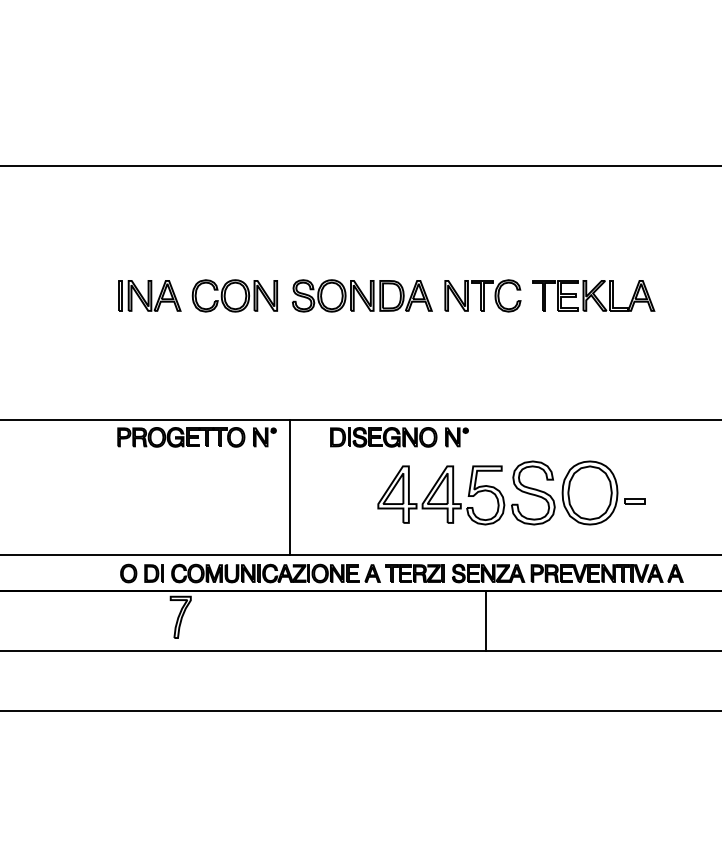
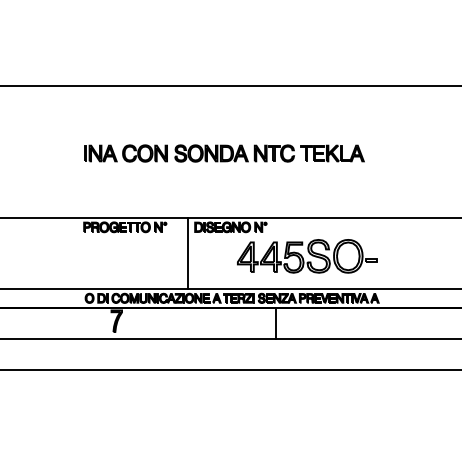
line: (289, 487) -> (187, 253), moved
part: (511, 493) -> (307, 256), moved

